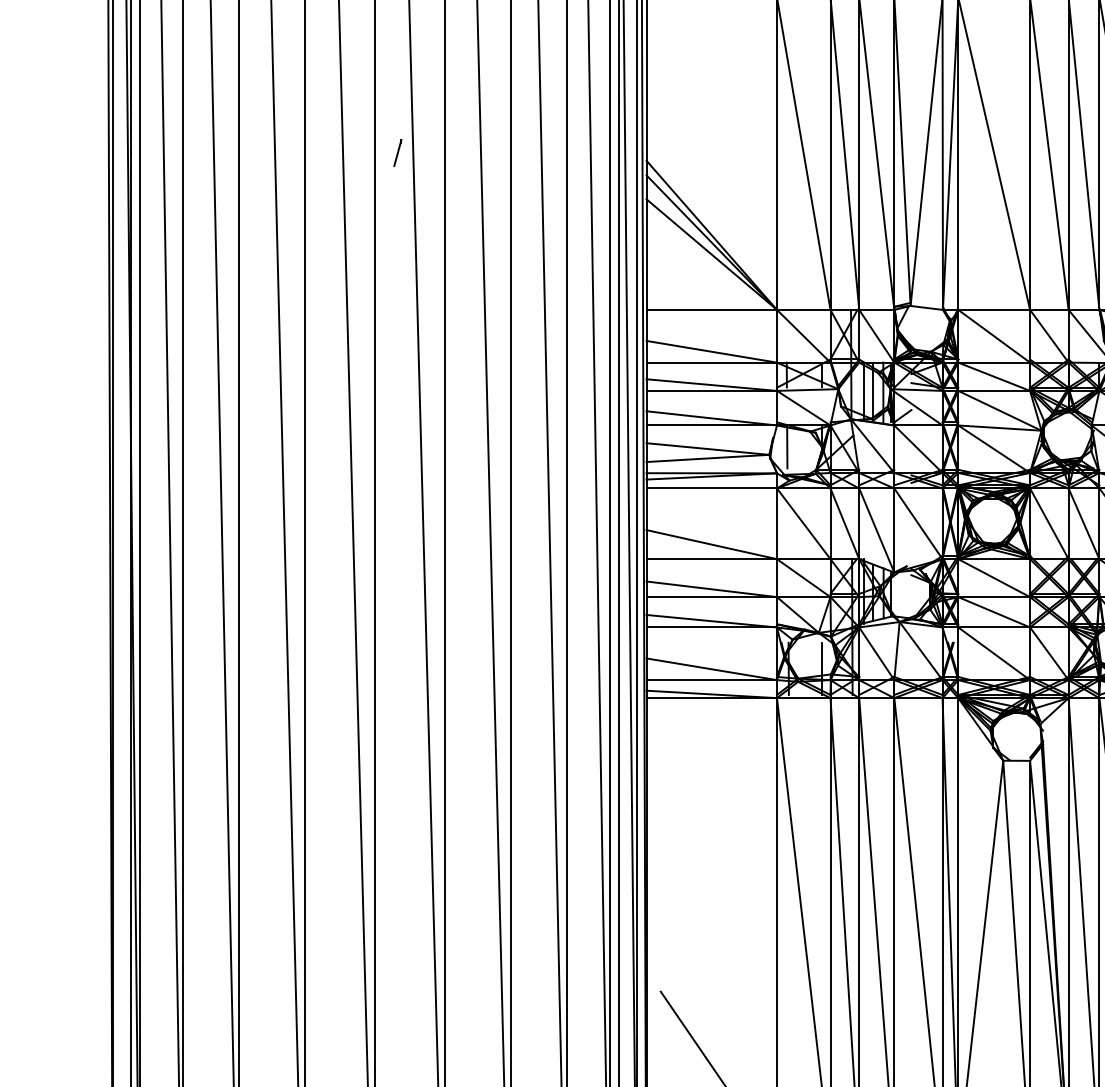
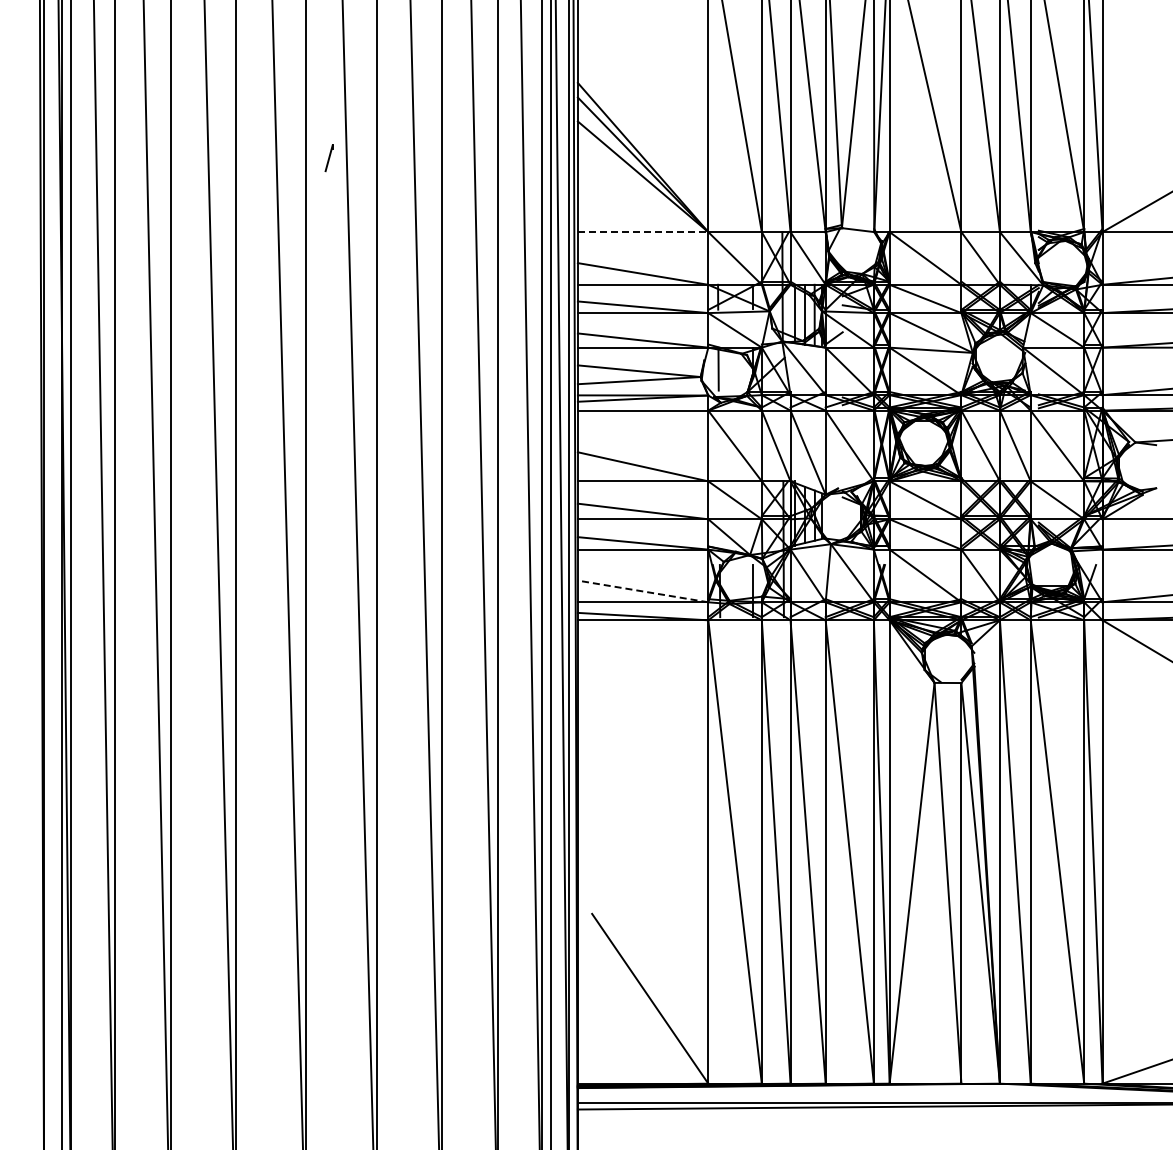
line: (397, 153) -> (328, 158), moved
line: (712, 310) -> (643, 232), solid -> dashed
line: (711, 669) -> (642, 591), solid -> dashed

